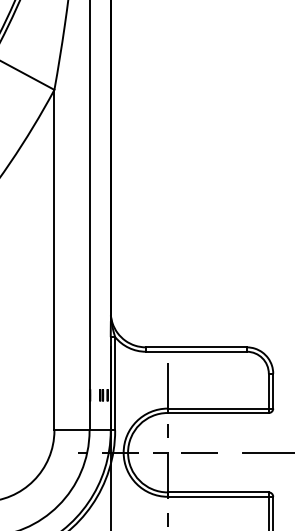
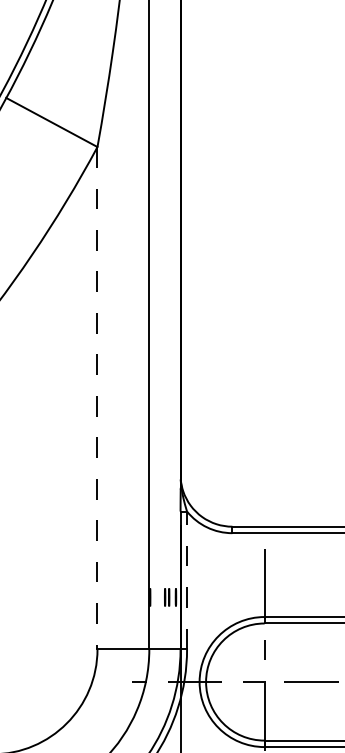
line: (54, 260) -> (97, 398), solid -> dashed
line: (115, 383) -> (187, 579), solid -> dashed

